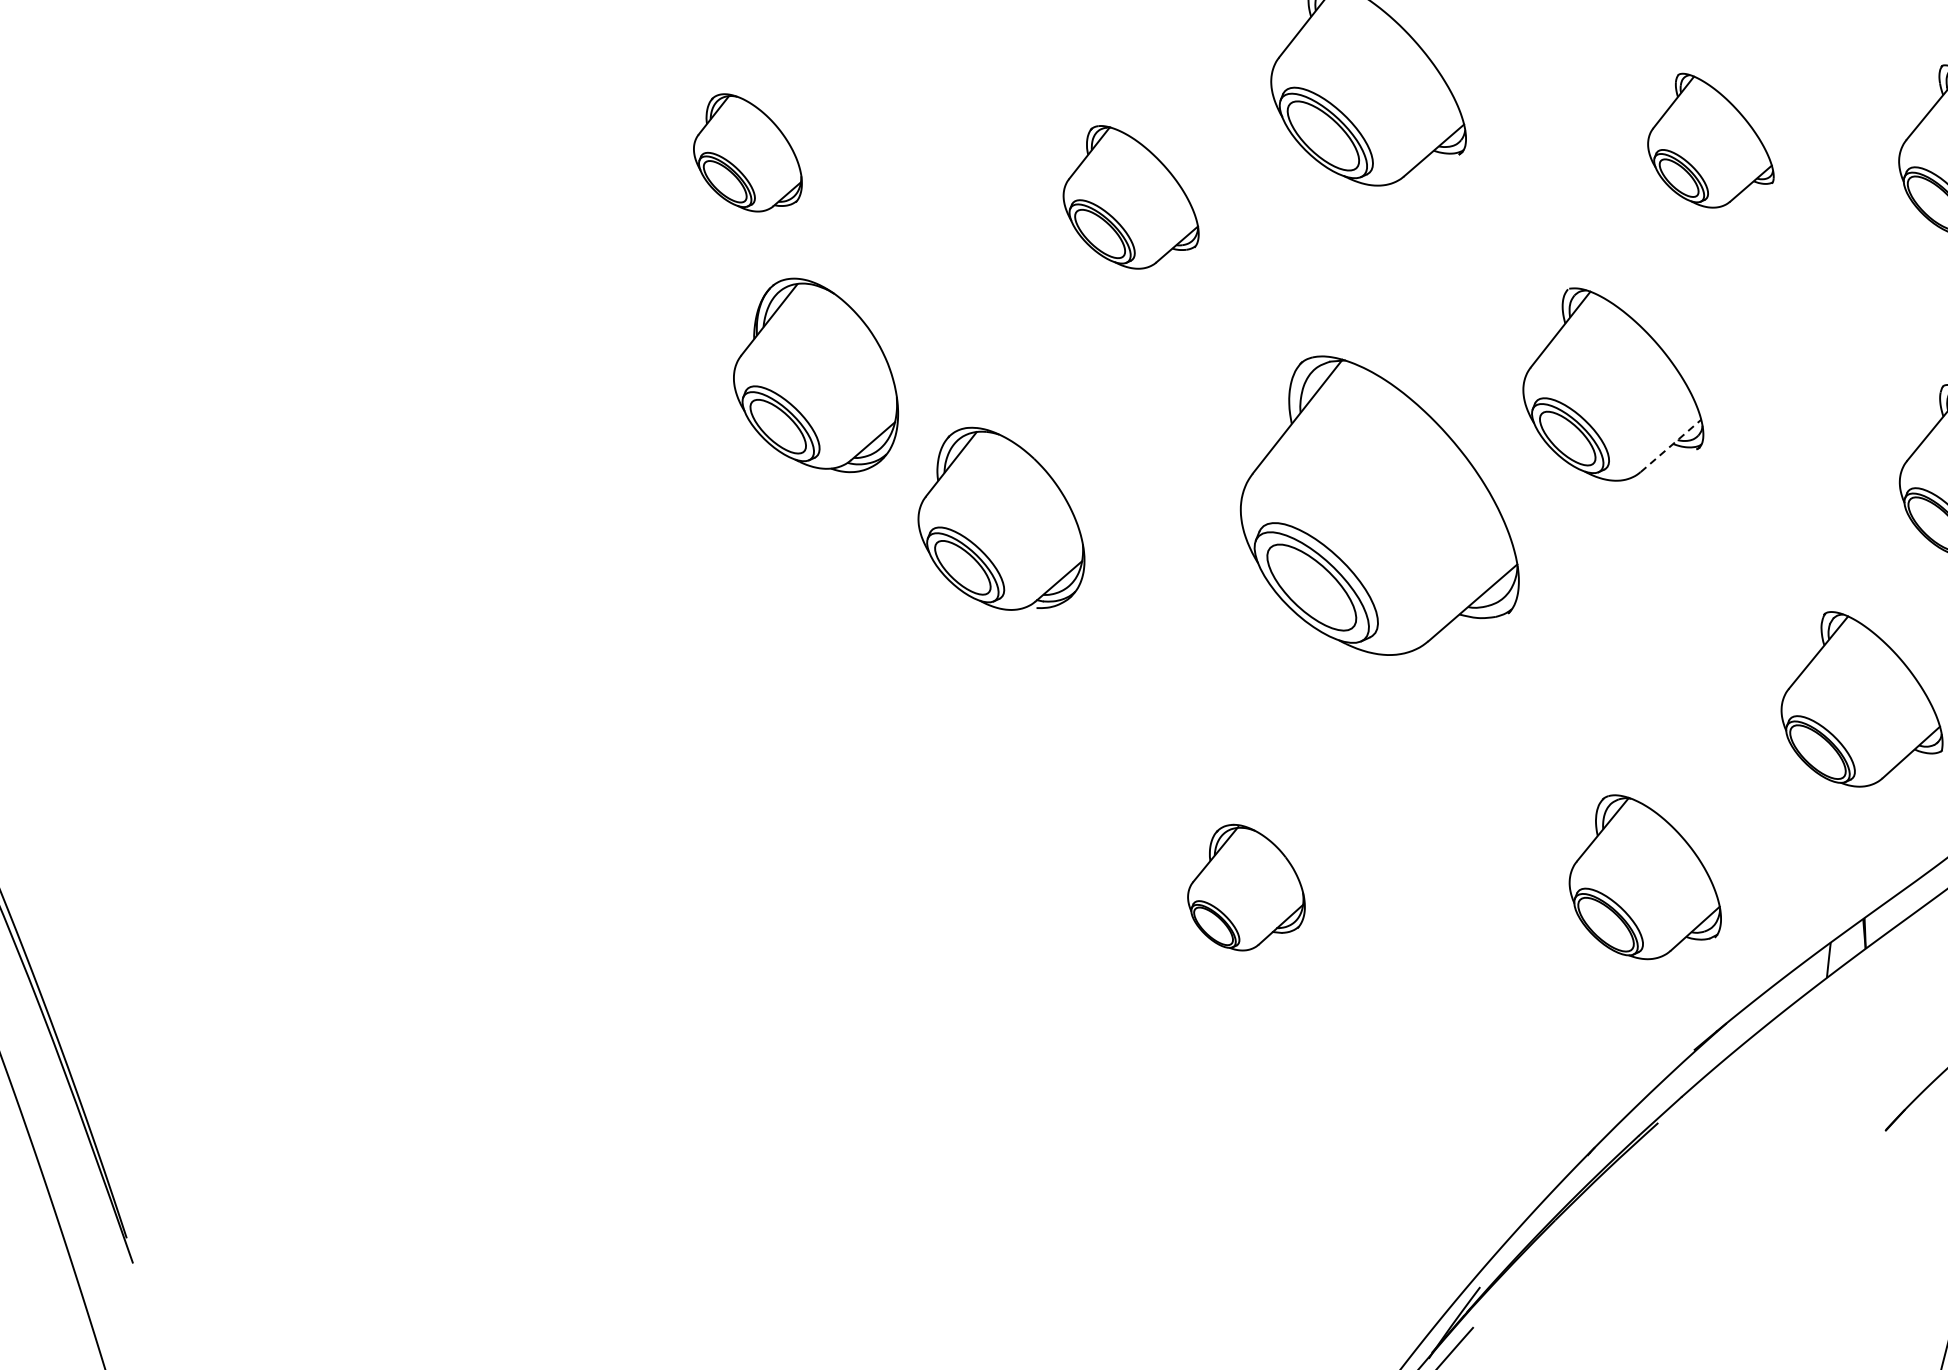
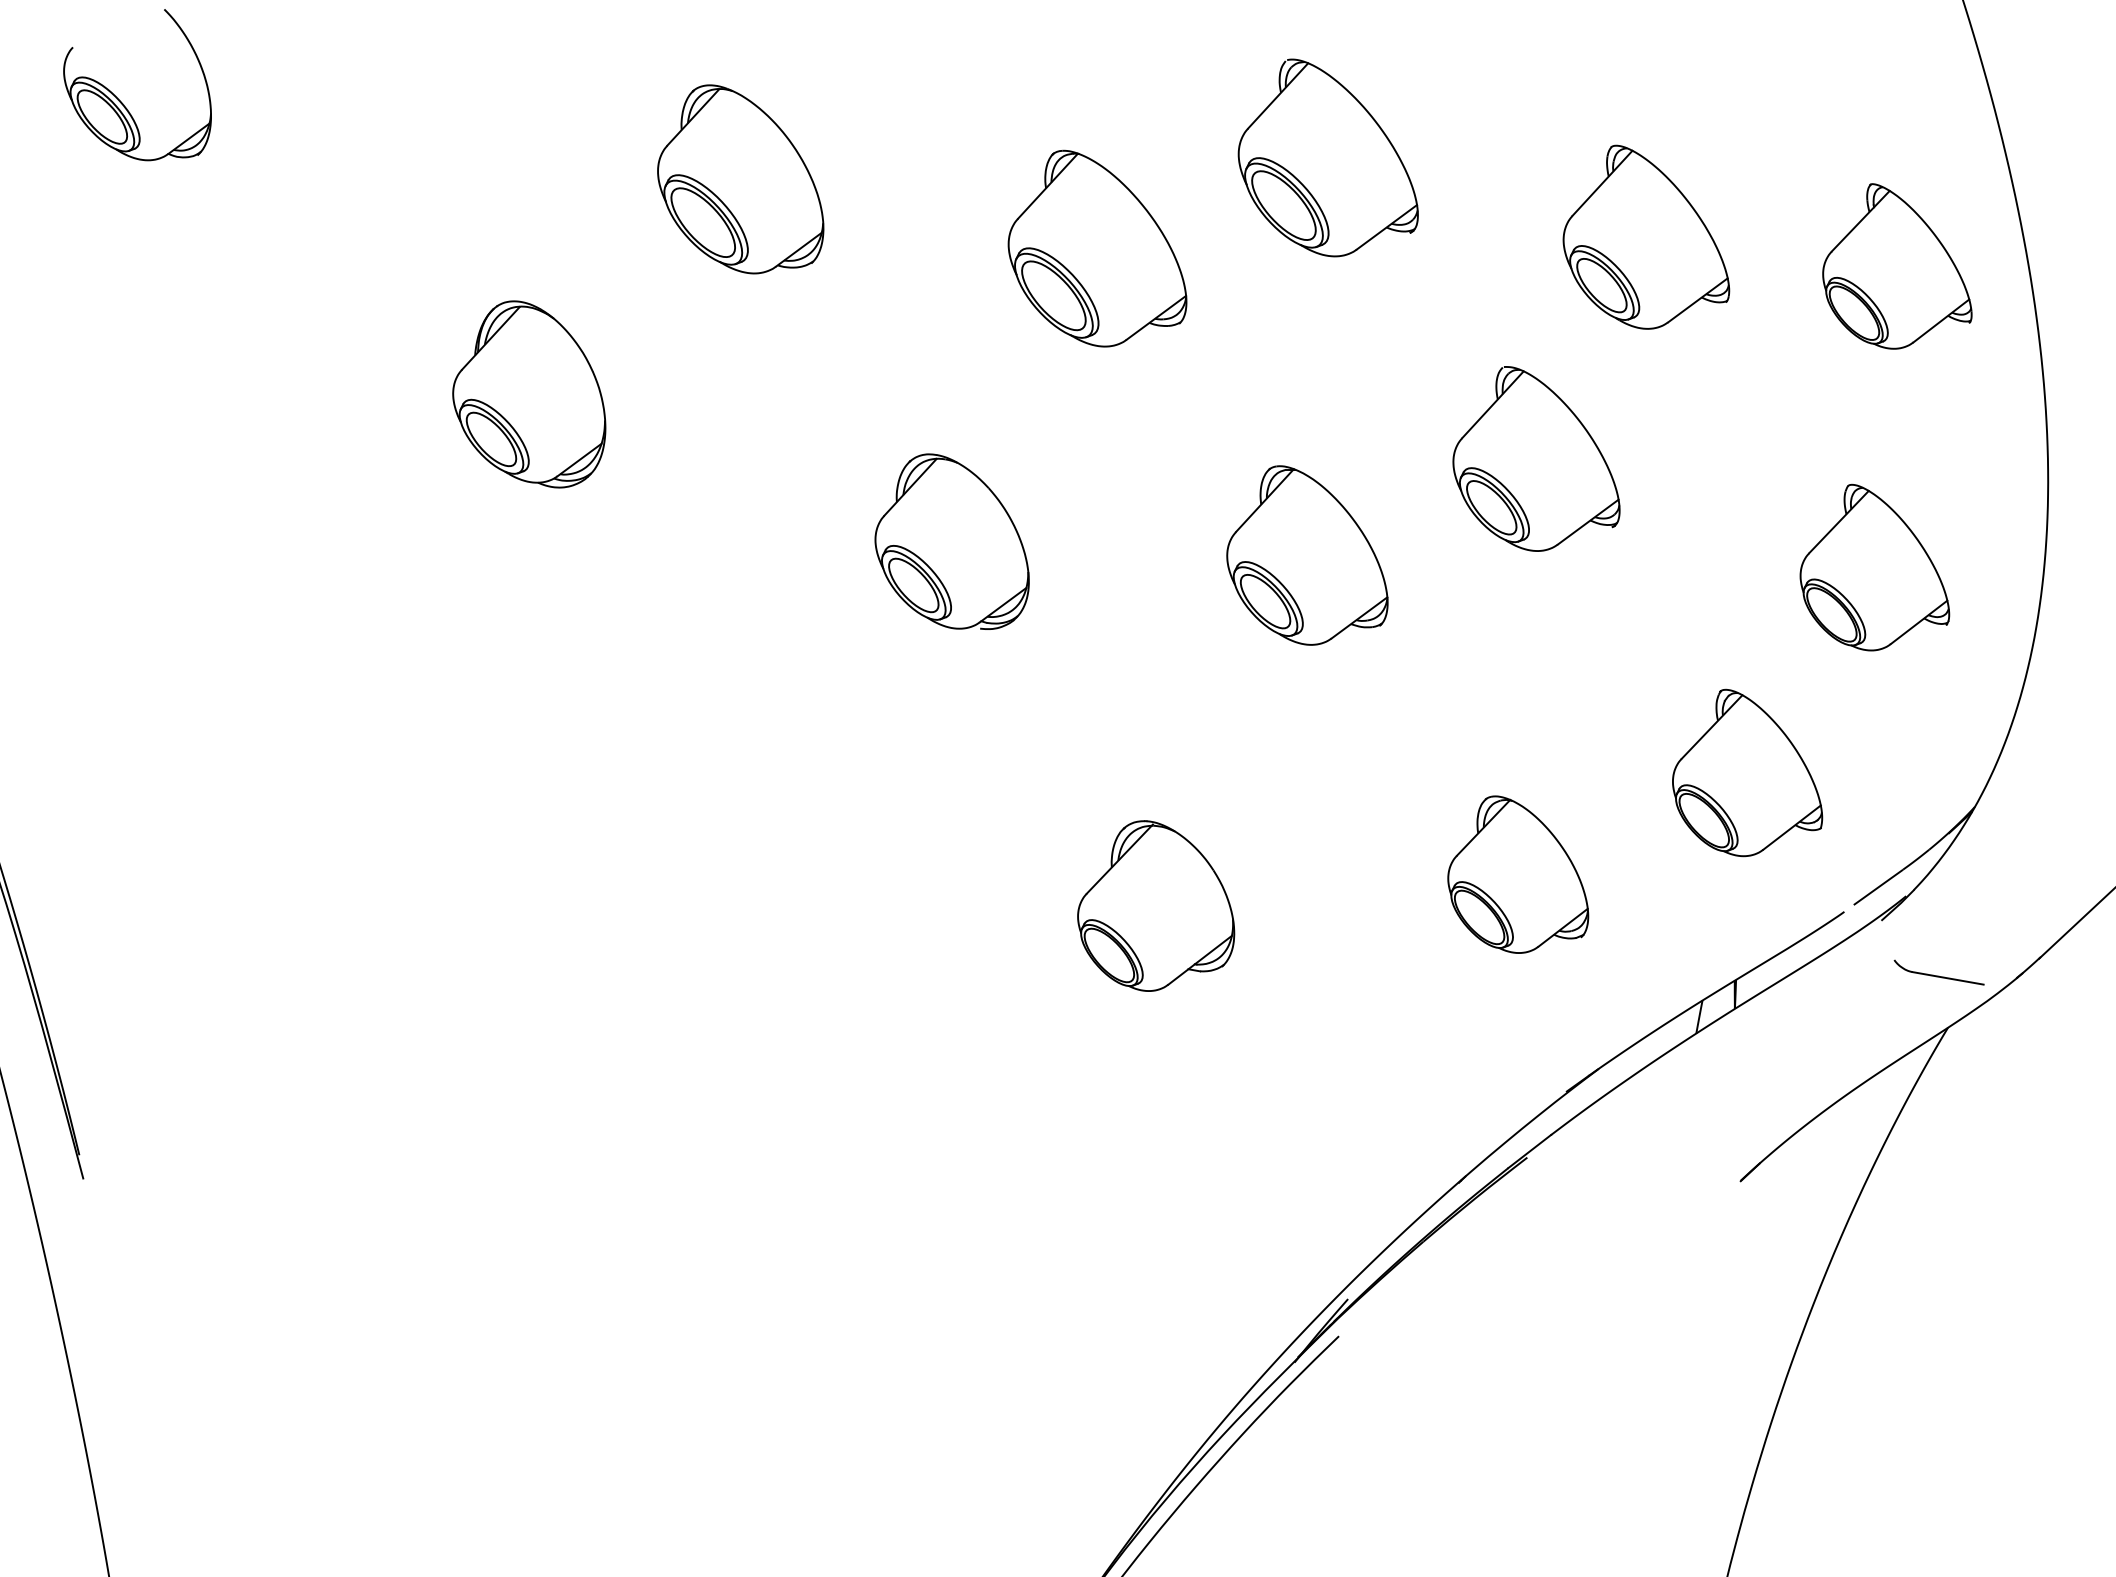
part: (85, 120) -> (121, 101), added
part: (1709, 139) -> (1646, 236), size x1.43
part: (746, 152) -> (740, 179), size x1.67
part: (1129, 196) -> (1097, 248), size x1.43
part: (814, 376) -> (529, 394), moved
line: (1671, 446) -> (1588, 522), dashed -> solid
part: (1376, 504) -> (1307, 555), size x0.62
part: (1643, 876) -> (1518, 874), moved
part: (1245, 886) -> (1156, 905), size x1.43

